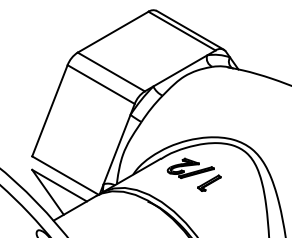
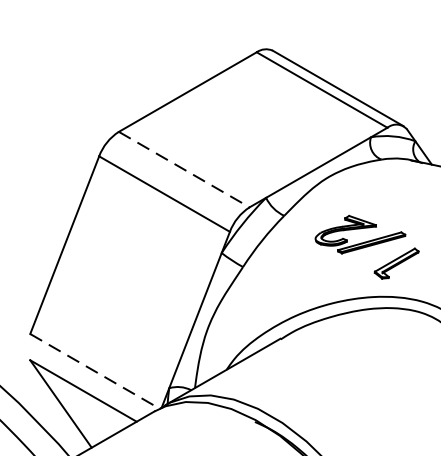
line: (111, 72) -> (184, 170), solid -> dashed
part: (193, 174) -> (365, 246), moved
line: (65, 175) -> (95, 371), solid -> dashed

